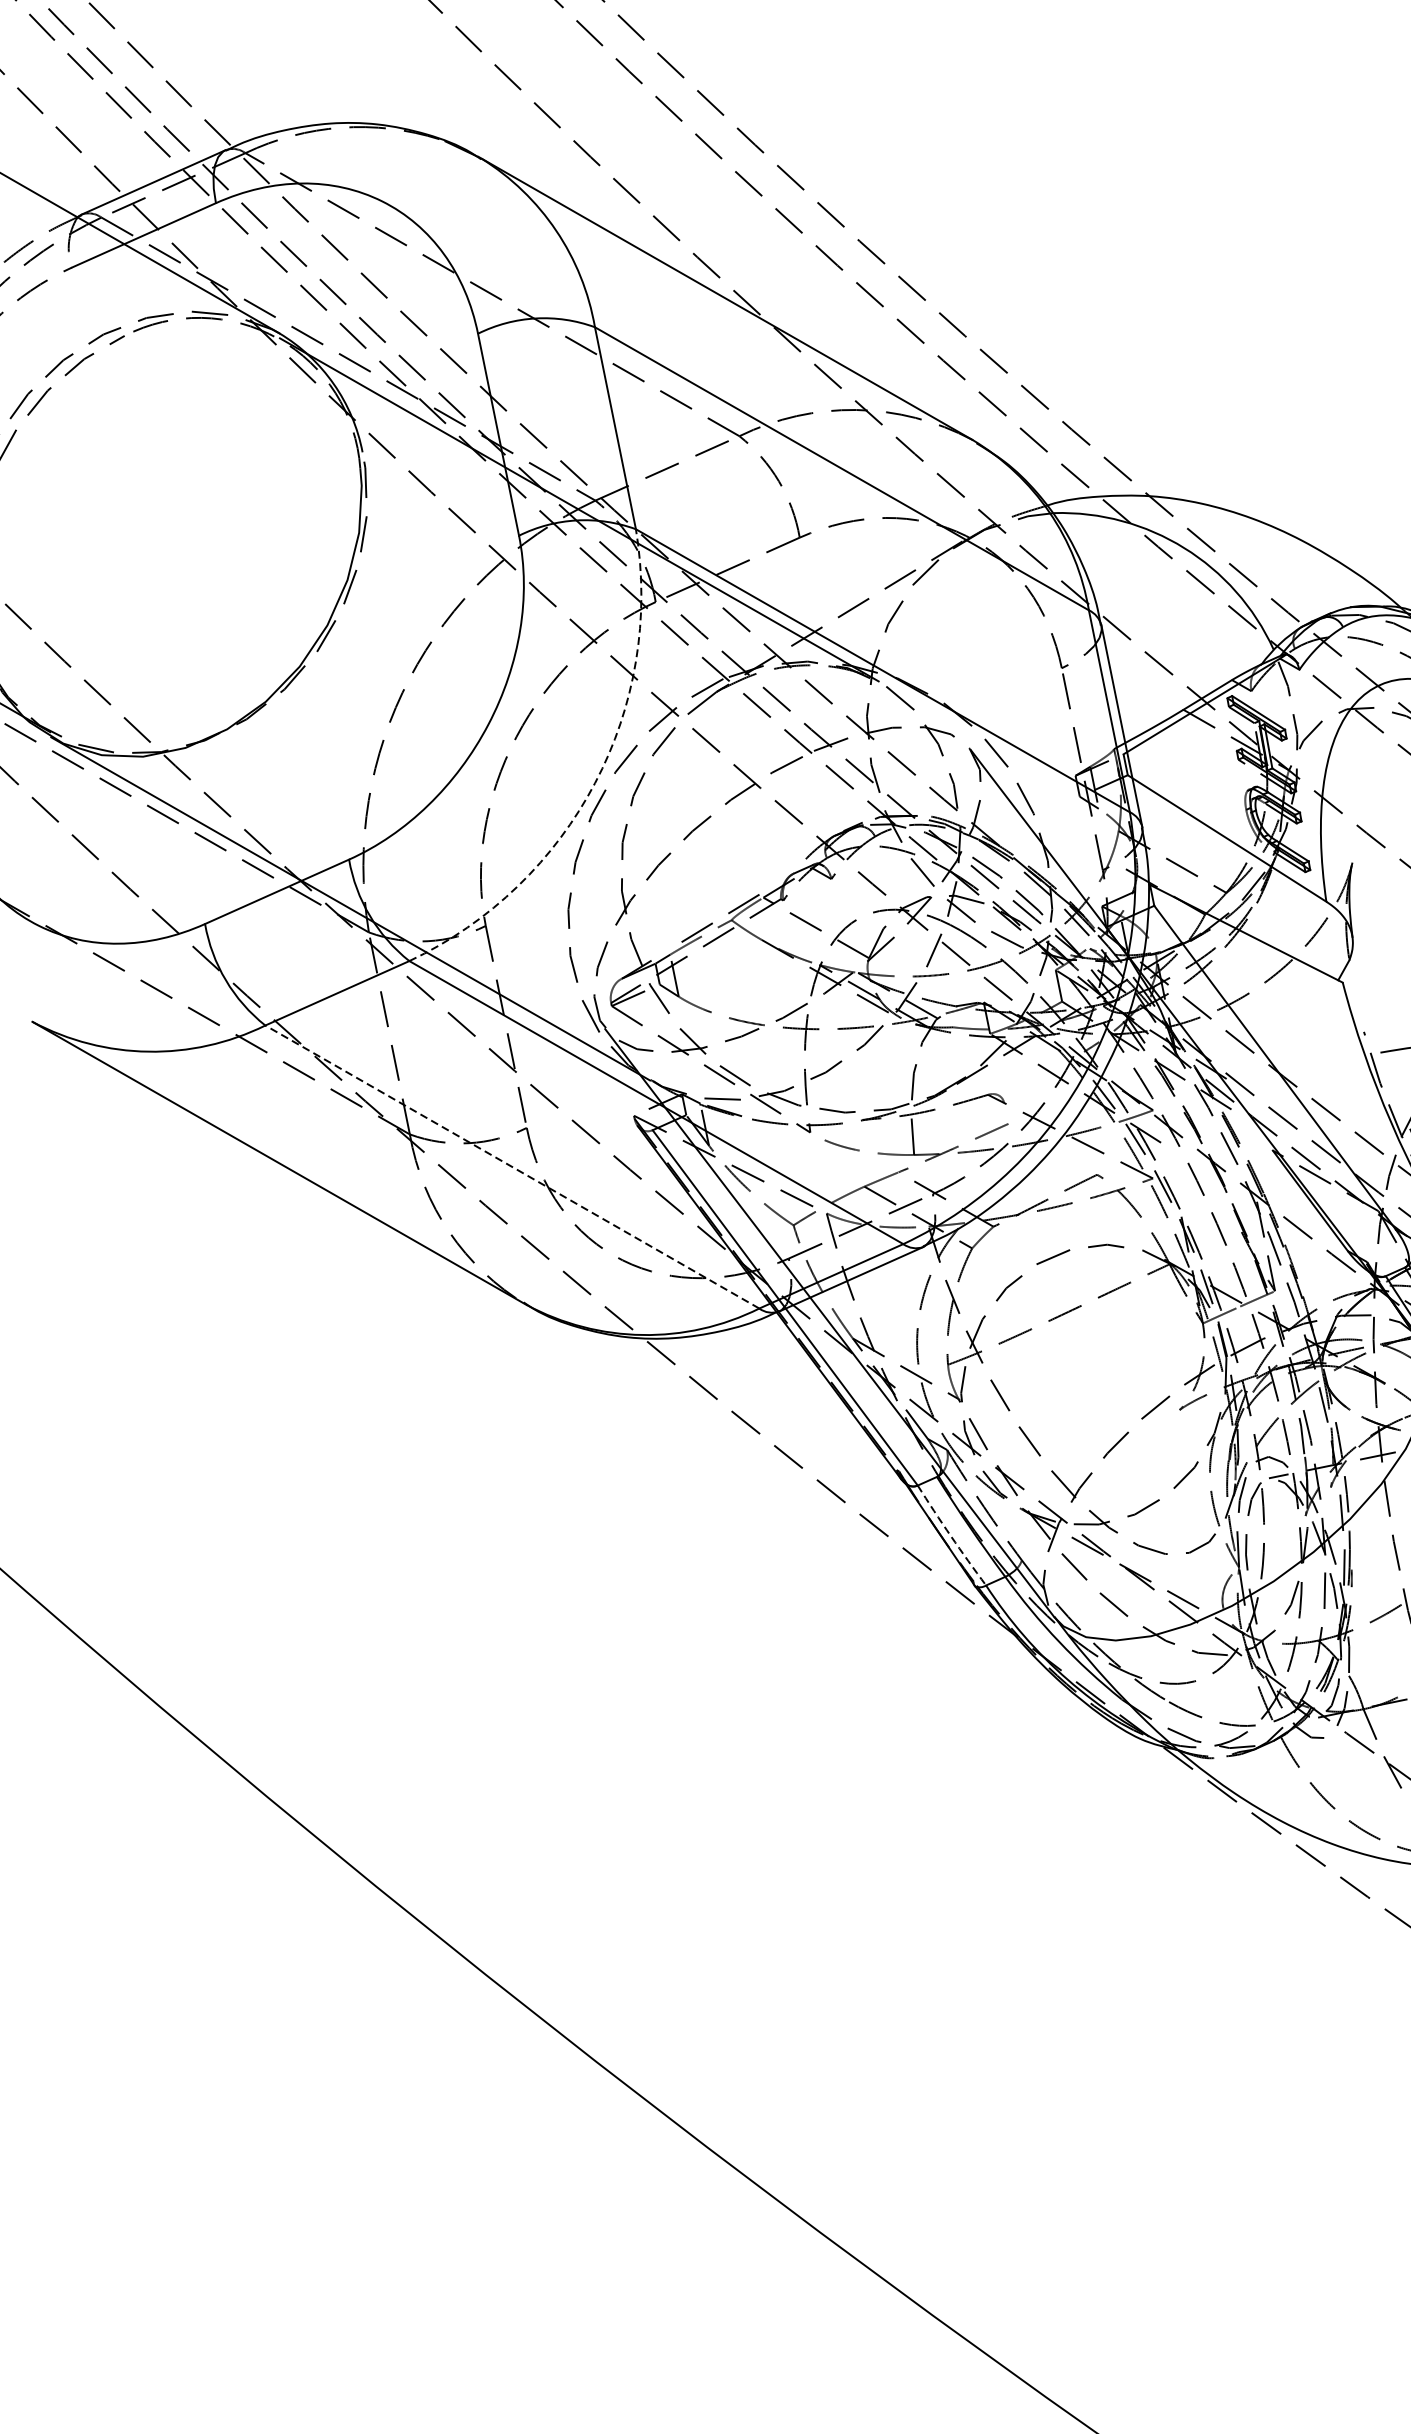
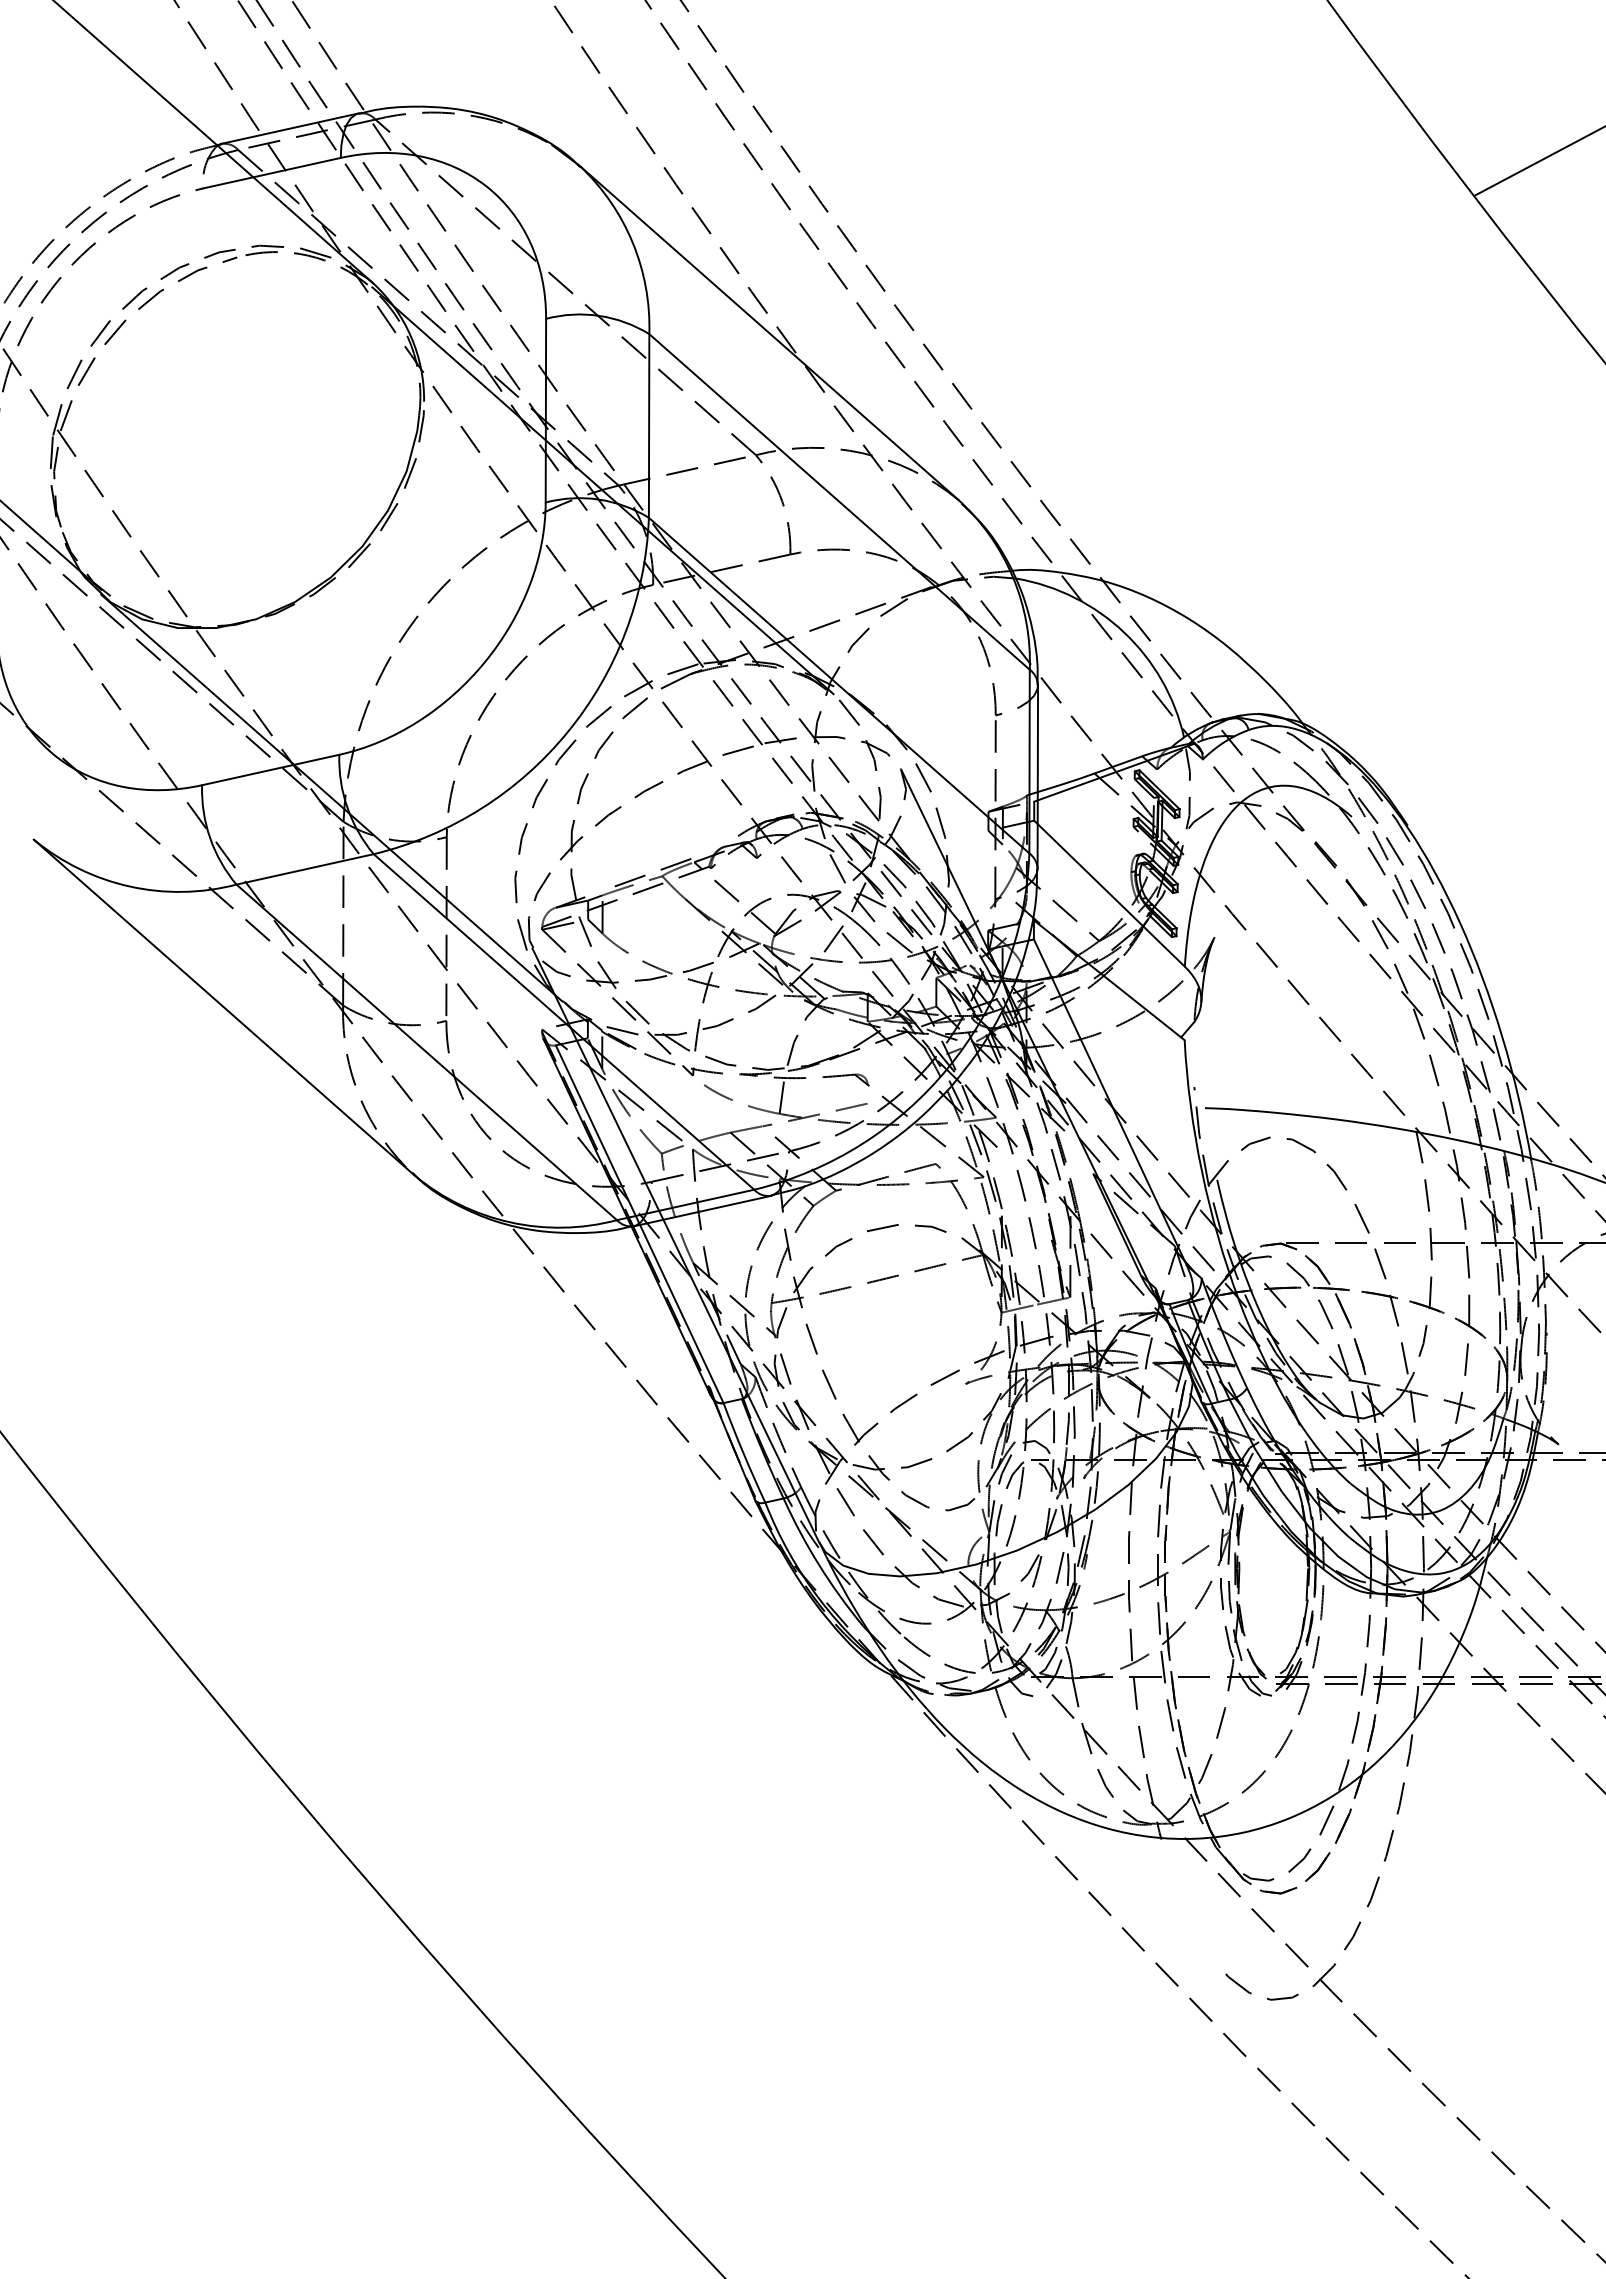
arc: (594, 783) -> (567, 732), dashed -> solid
line: (512, 1167) -> (426, 1052), dashed -> solid
arc: (951, 1536) -> (743, 1453), dashed -> solid

